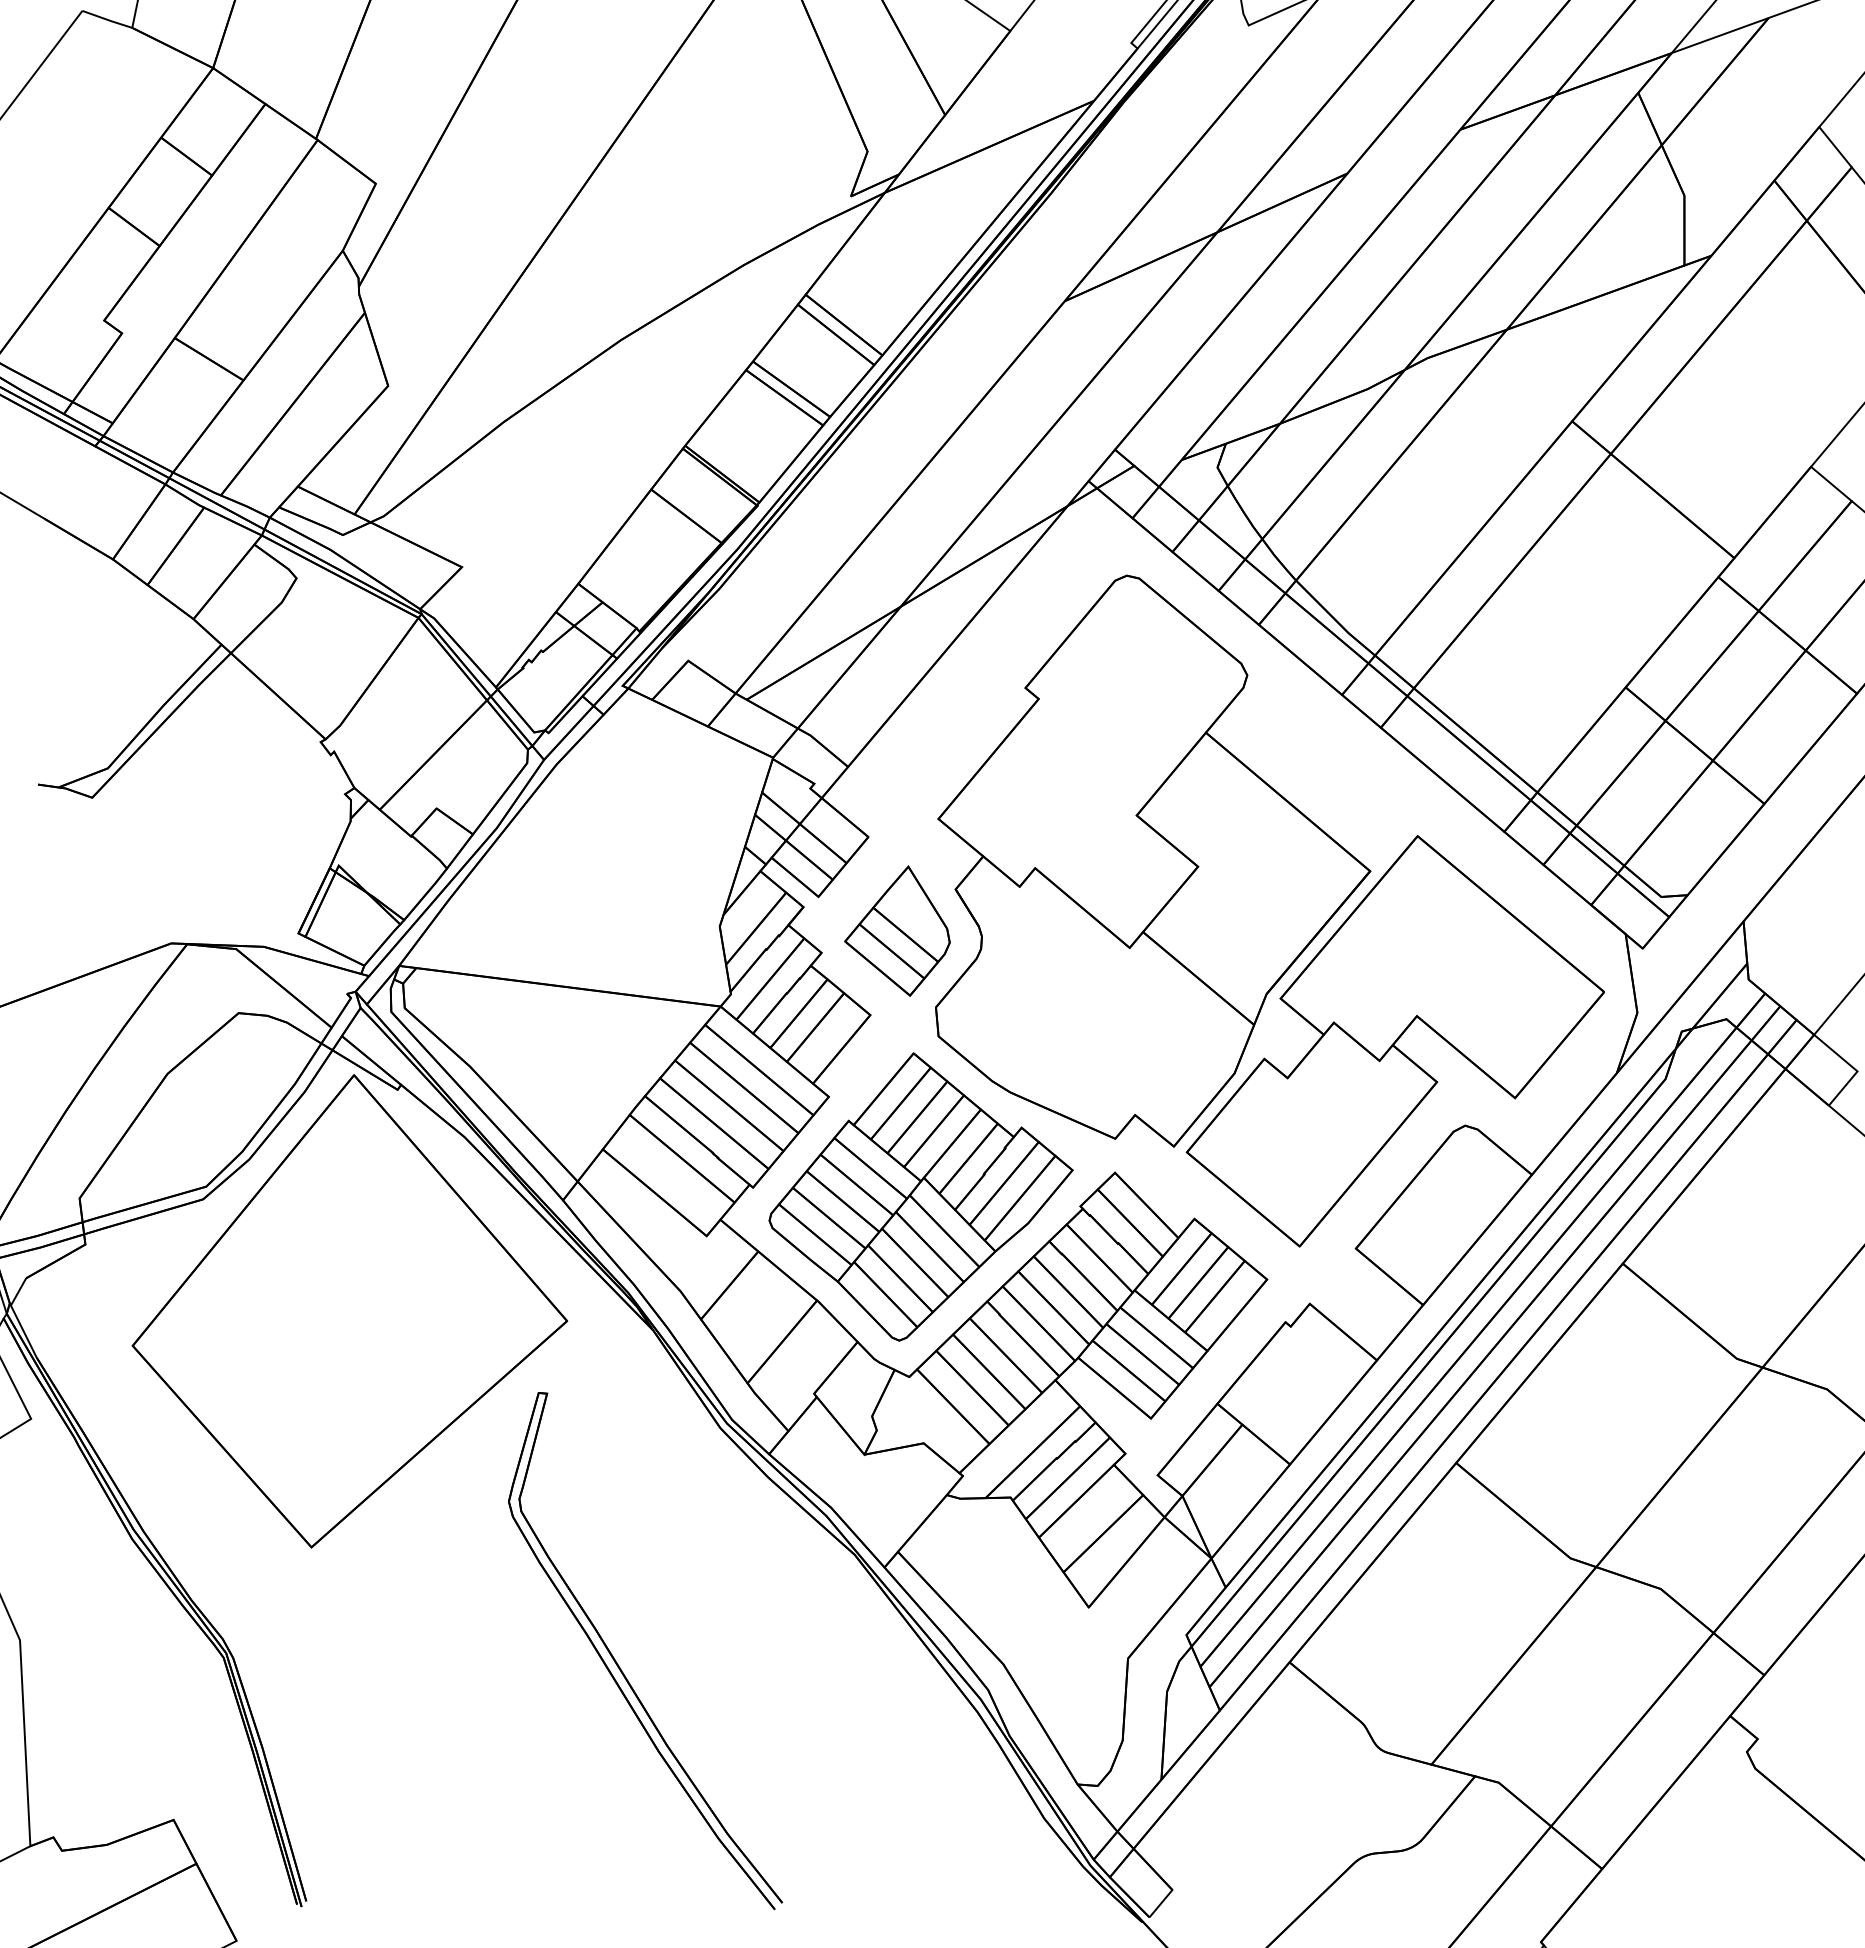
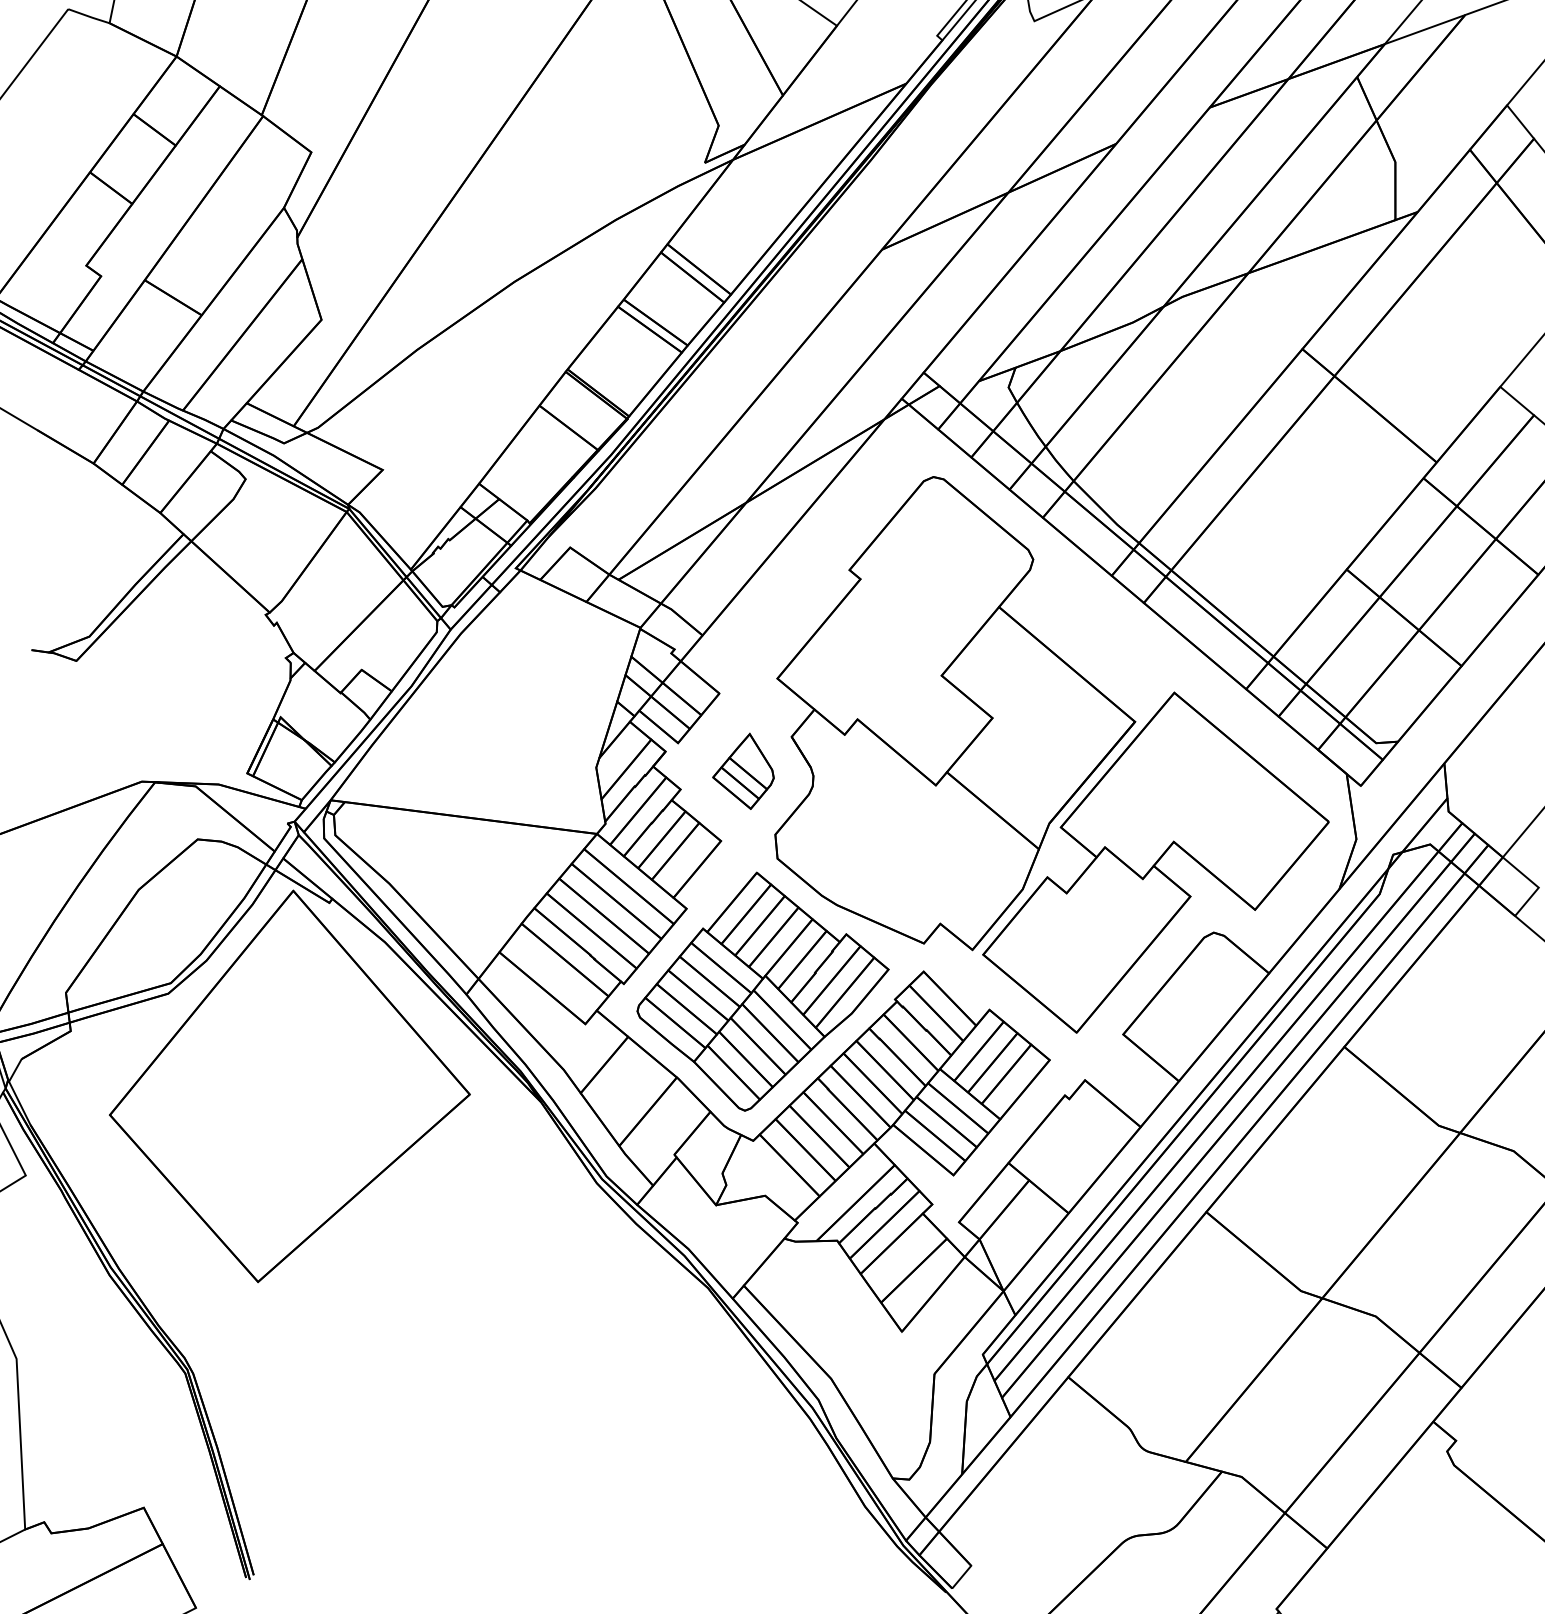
part: (897, 930) -> (743, 770), size x0.7
part: (620, 1667) -> (514, 1381), removed

